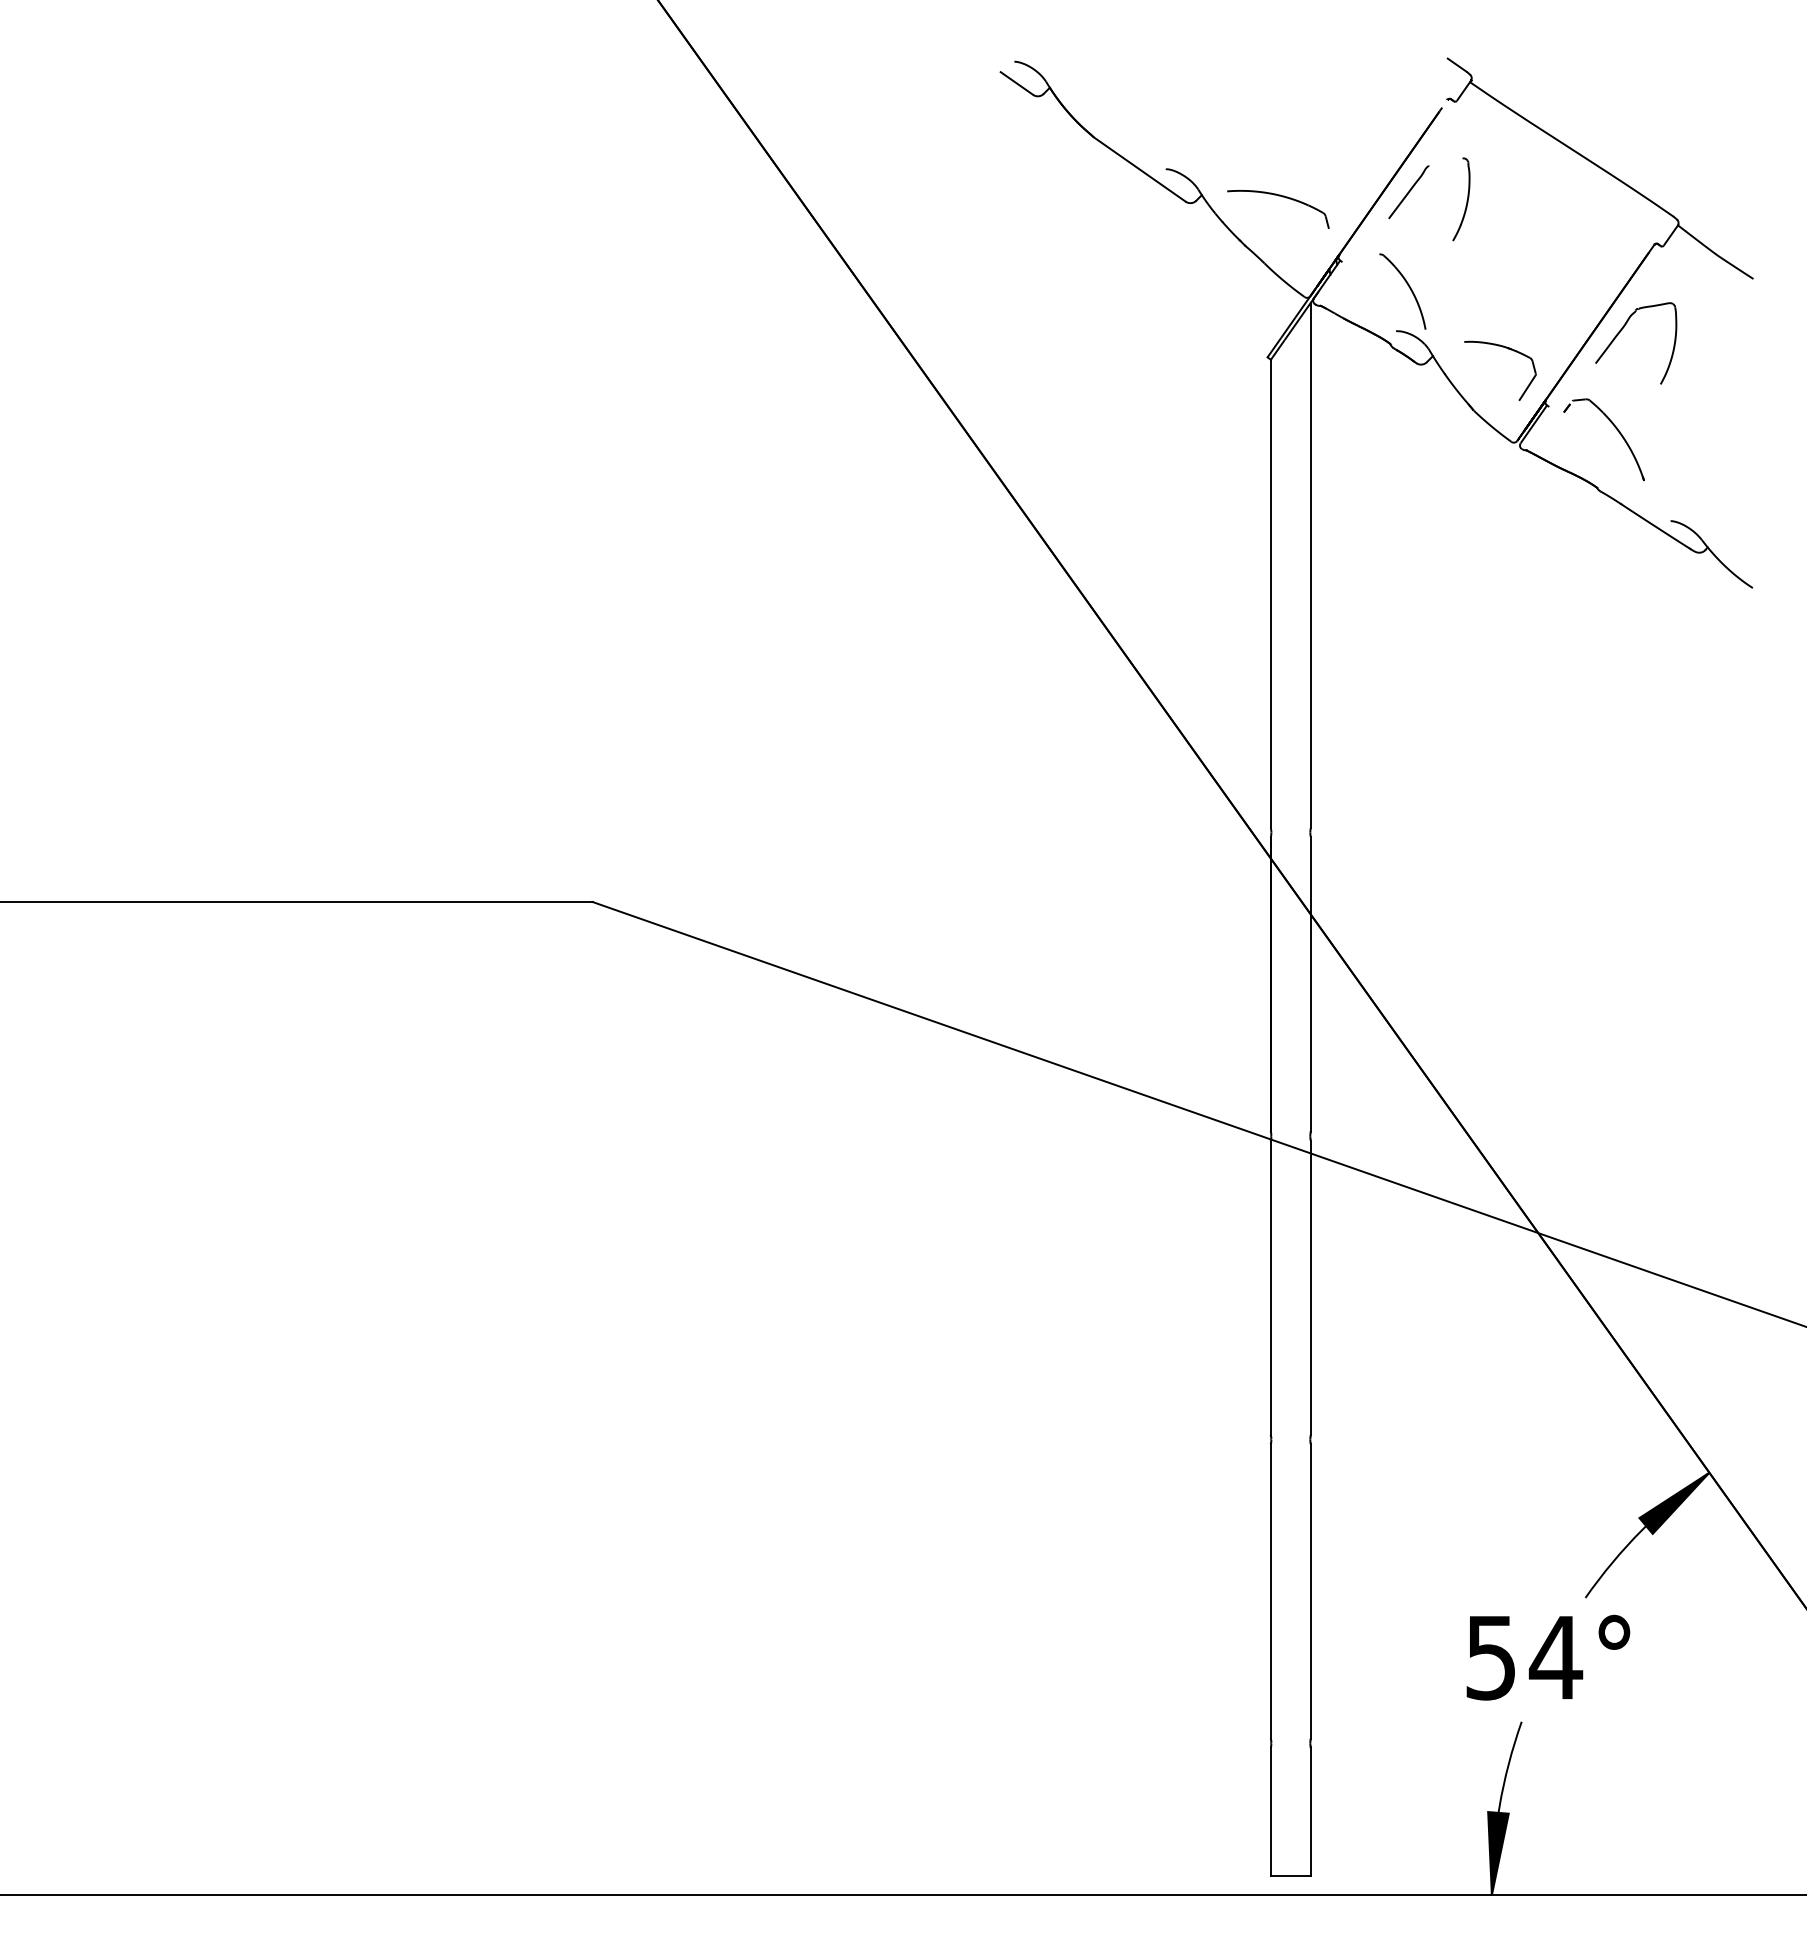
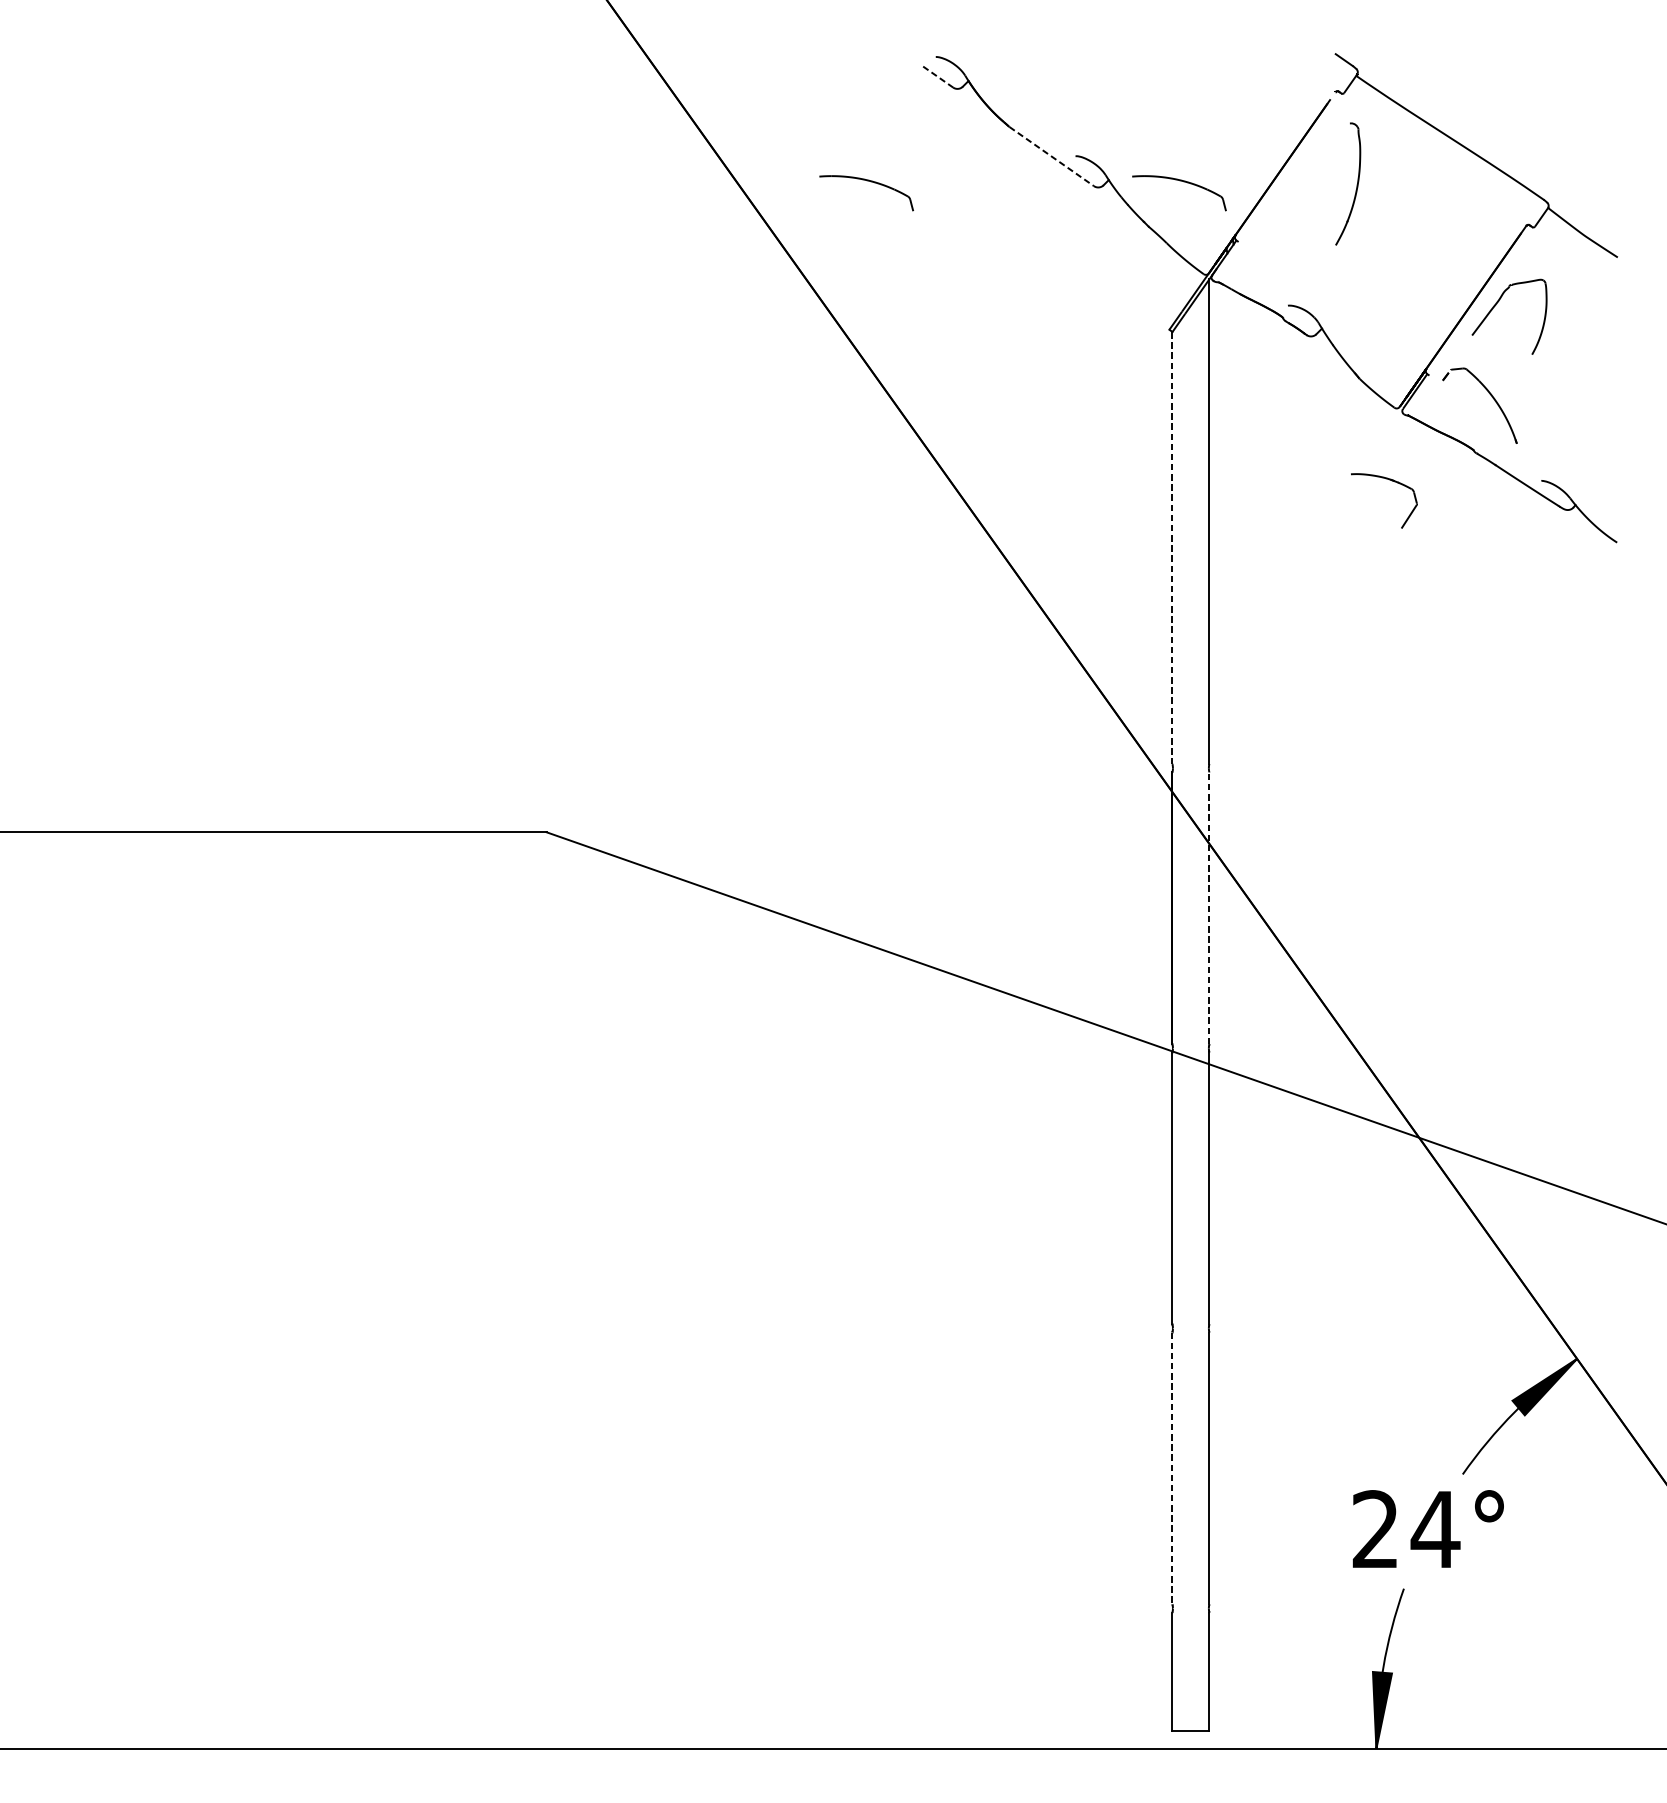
line: (1016, 83) -> (937, 77), solid -> dashed
line: (1139, 169) -> (1051, 156), solid -> dashed
line: (1408, 192) -> (1299, 177), removed
part: (943, 197) -> (870, 182), added
part: (1461, 199) -> (1348, 184), size x1.6
part: (1408, 287) -> (1299, 265), removed
part: (1510, 350) -> (1393, 482), moved
line: (1270, 594) -> (1172, 548), solid -> dashed
line: (1310, 983) -> (1209, 907), solid -> dashed
line: (1270, 1591) -> (1172, 1468), solid -> dashed
text: (1490, 1657) -> (1375, 1529), 54° -> 24°

